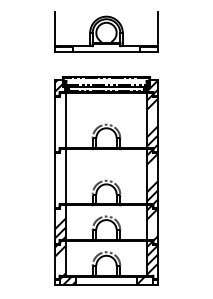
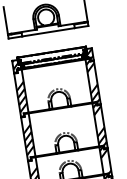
hatch: (60, 127) -> (21, 97), added
hatch: (60, 182) -> (28, 140), added

